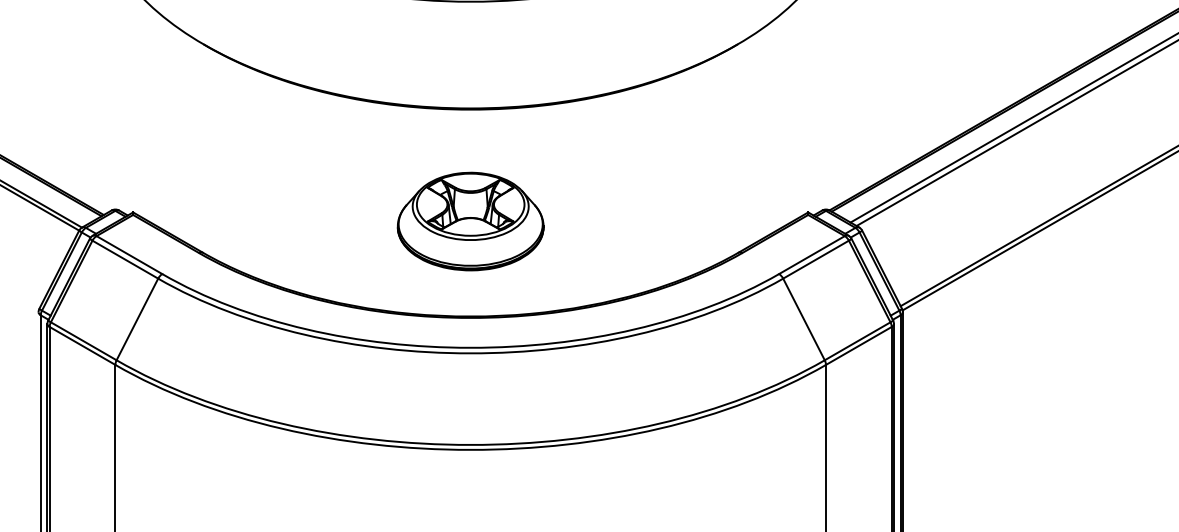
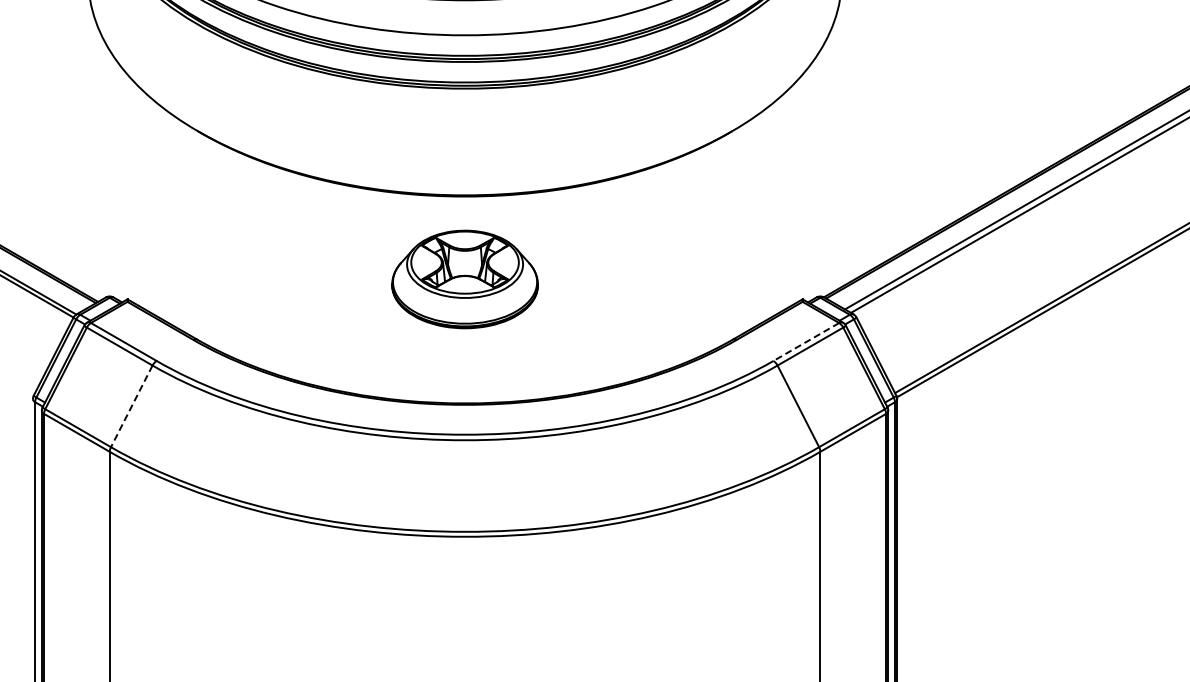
part: (470, 221) -> (464, 279), moved
line: (812, 255) -> (806, 342), solid -> dashed
line: (137, 319) -> (131, 406), solid -> dashed

